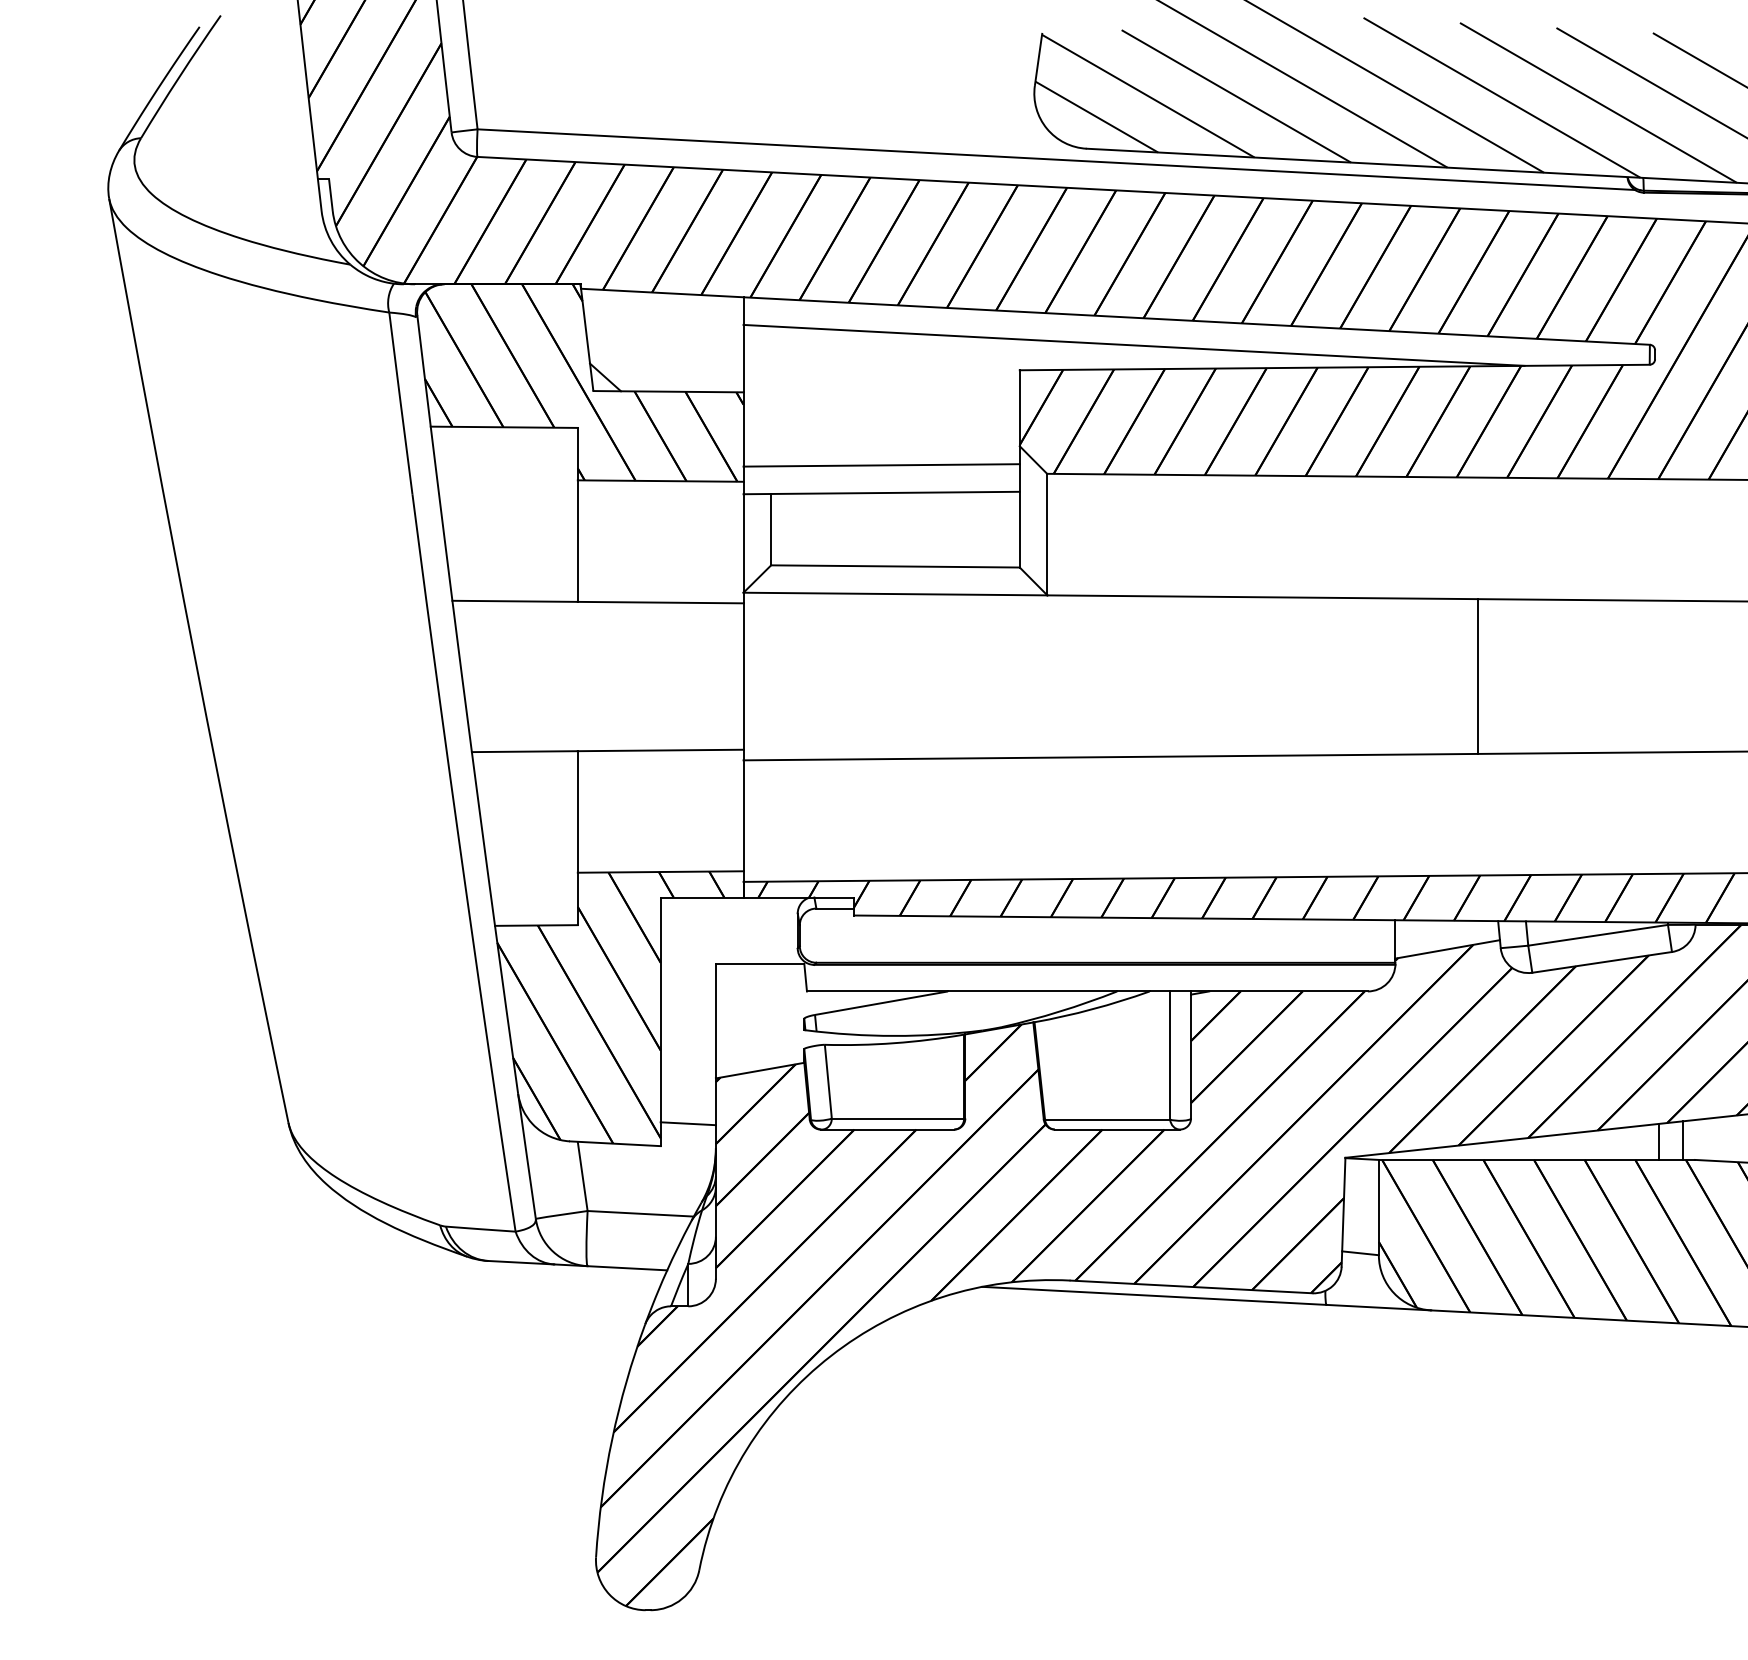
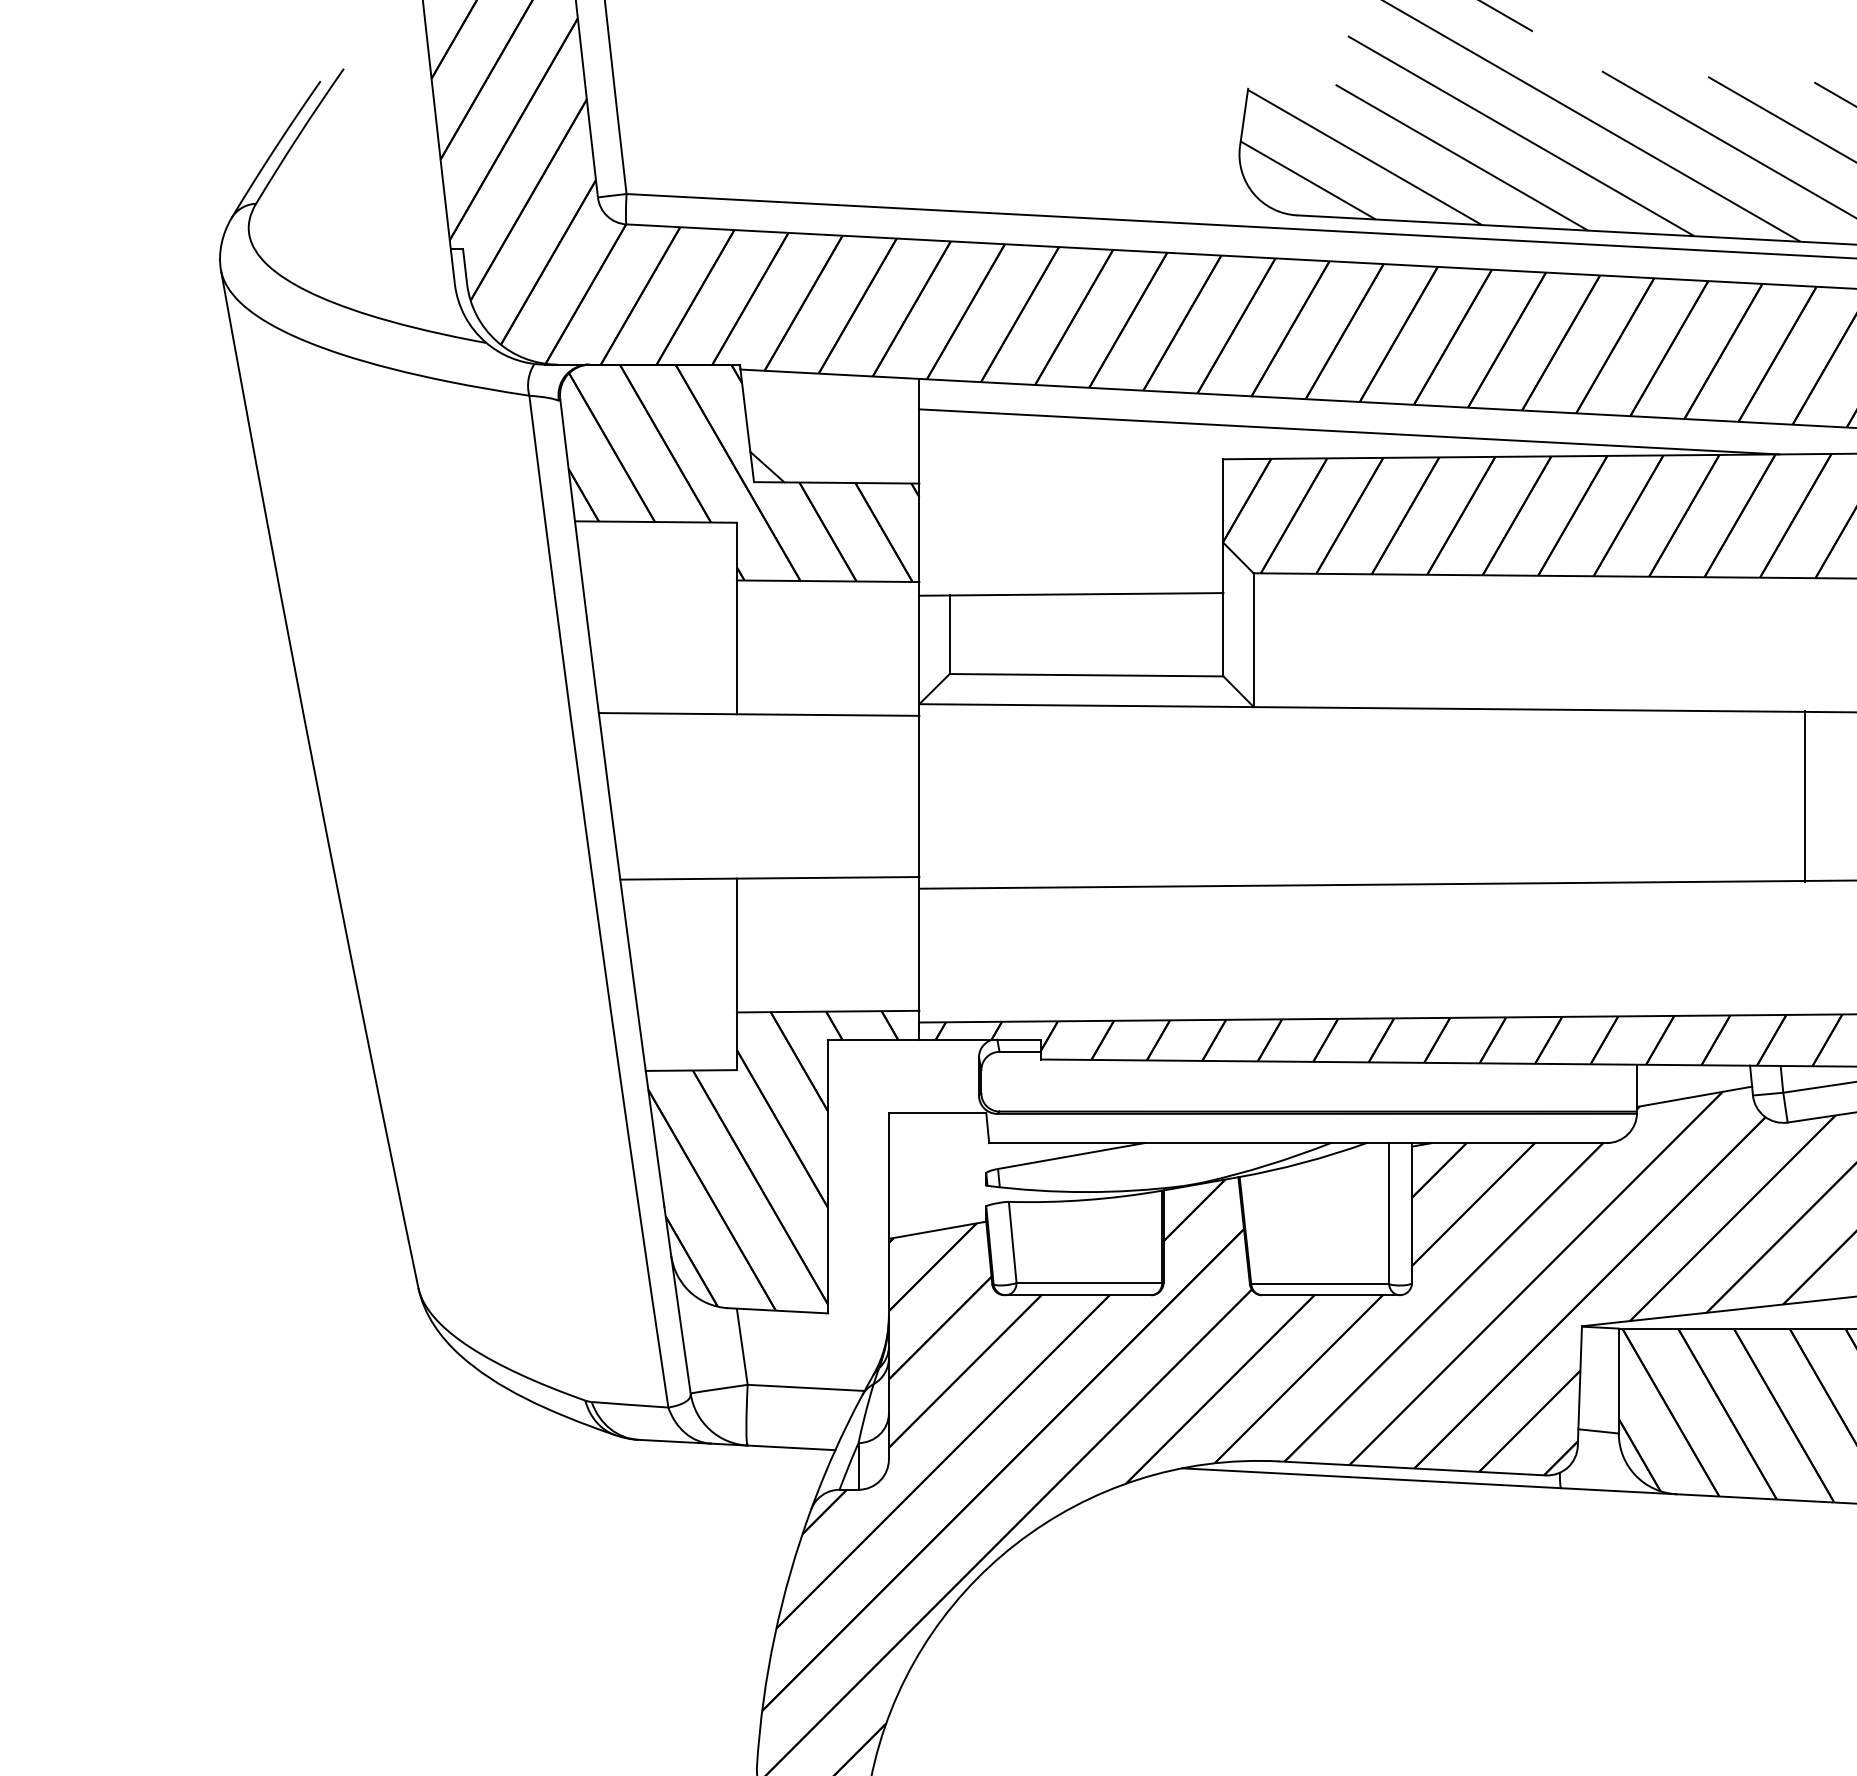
line: (881, 465) -> (1071, 564), removed
line: (1478, 676) -> (1805, 796), moved
line: (687, 1123) -> (857, 1288), removed

